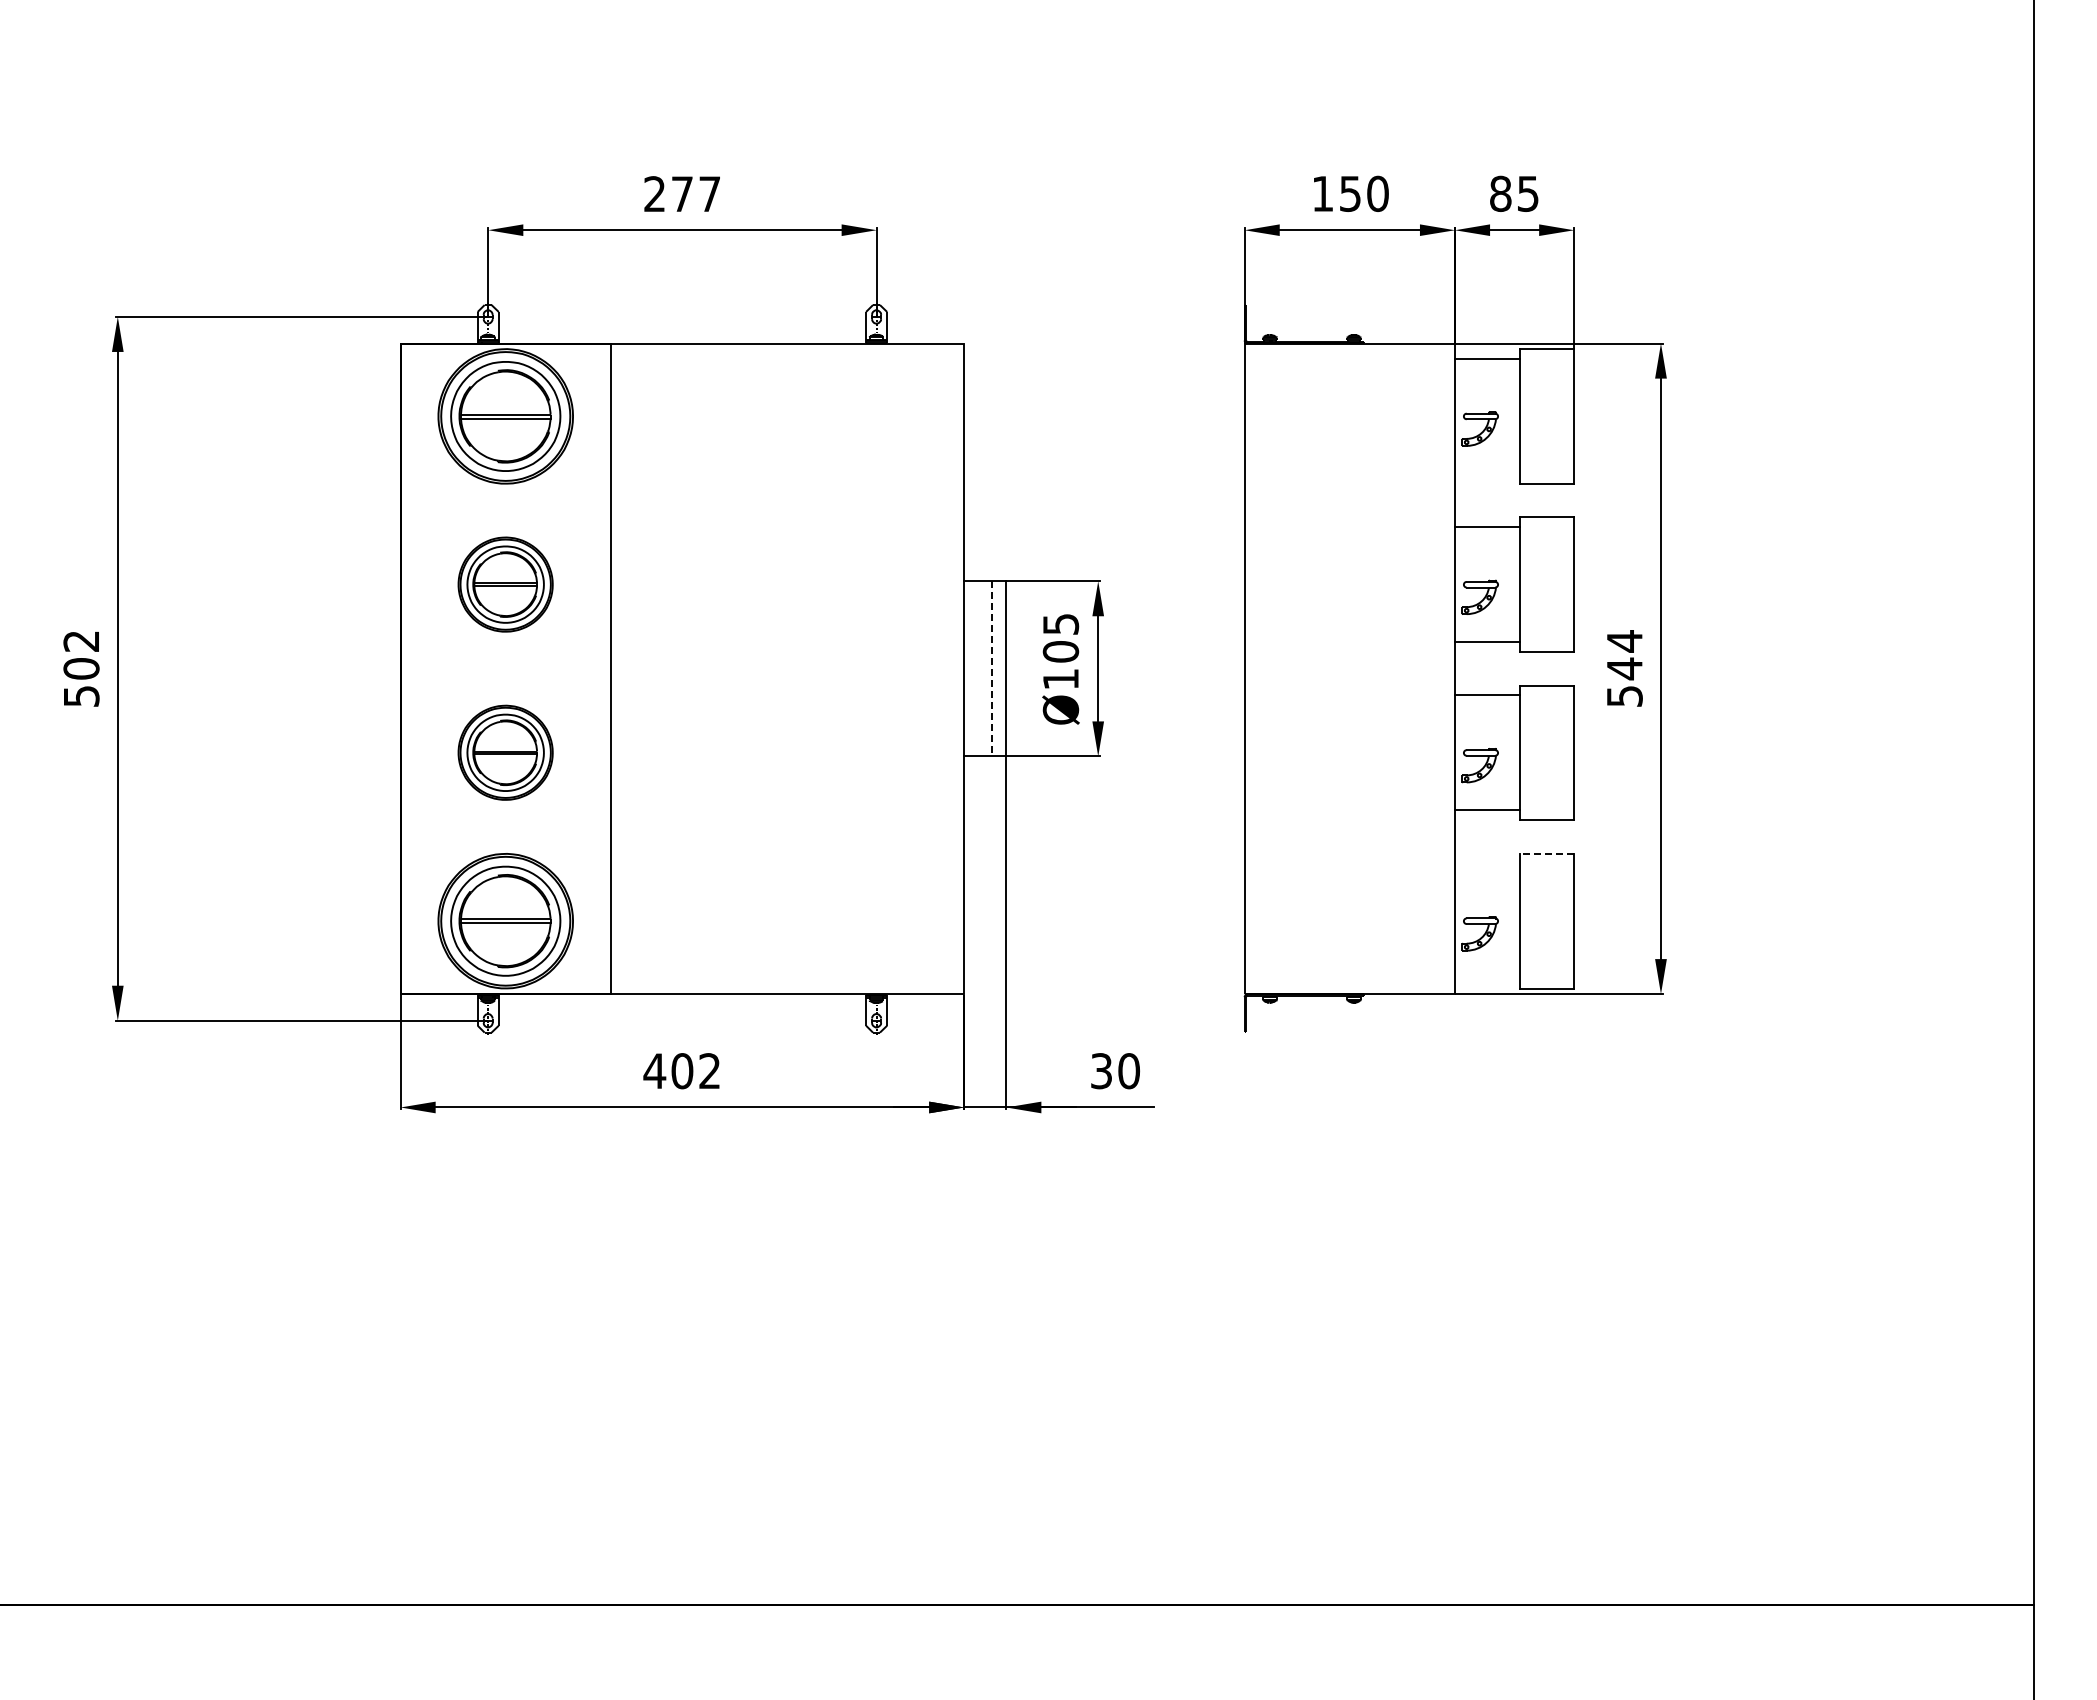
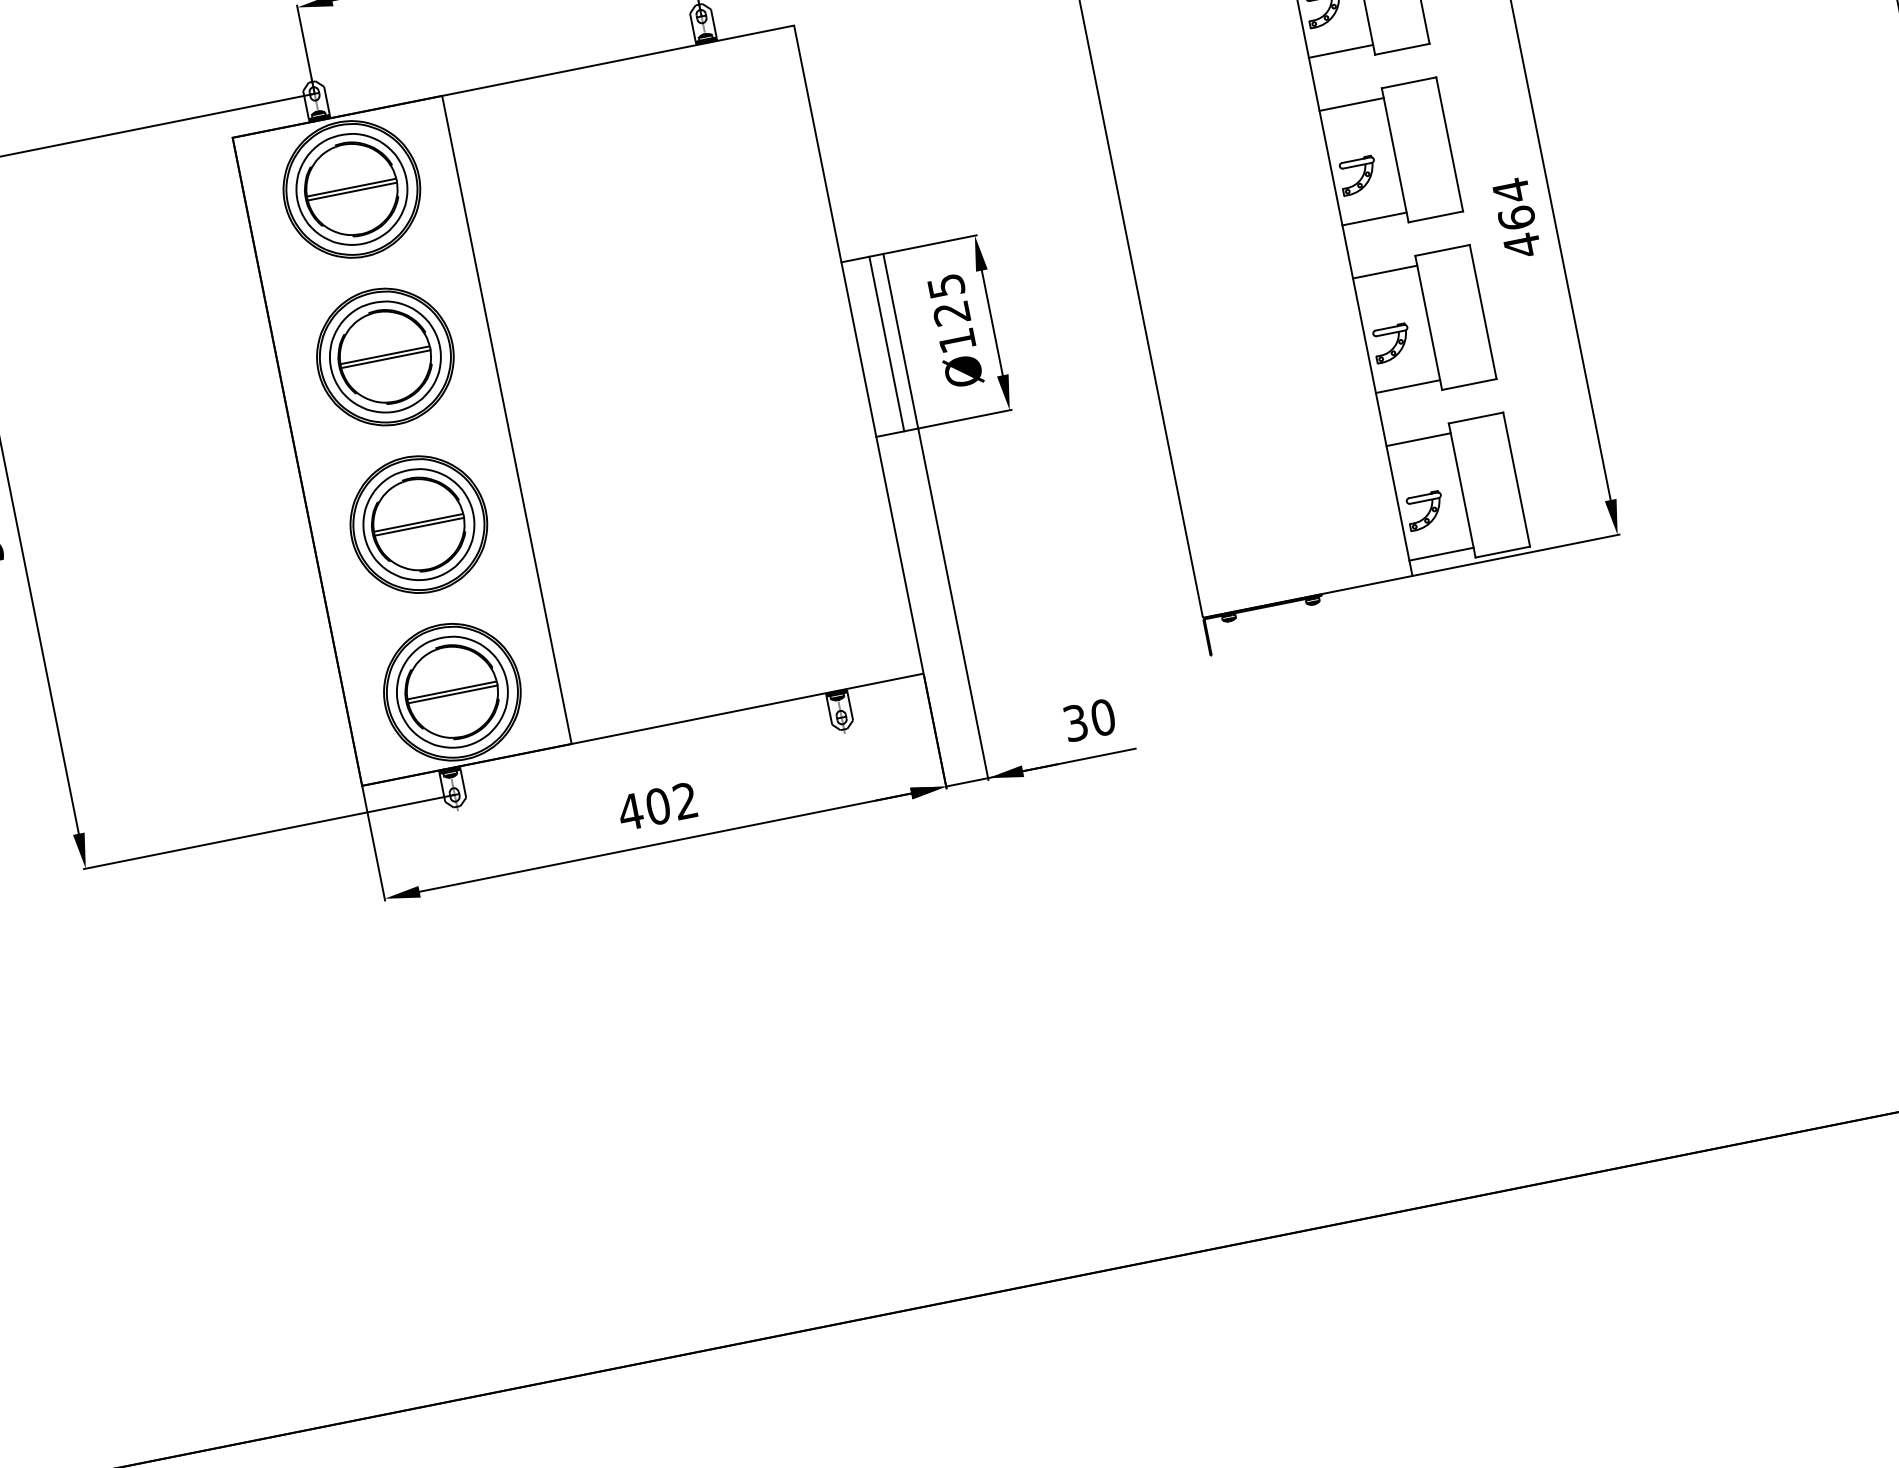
line: (1487, 473) -> (1341, 50), added
part: (505, 584) -> (385, 356), size x1.43
text: (1060, 651) -> (951, 313), Ø105 -> Ø125
line: (992, 668) -> (886, 343), dashed -> solid
text: (1624, 682) -> (1519, 231), 544 -> 464
part: (505, 752) -> (418, 524), size x1.43
line: (1546, 853) -> (1475, 417), dashed -> solid
line: (1487, 863) -> (1418, 439), added
line: (1487, 978) -> (1441, 553), added

